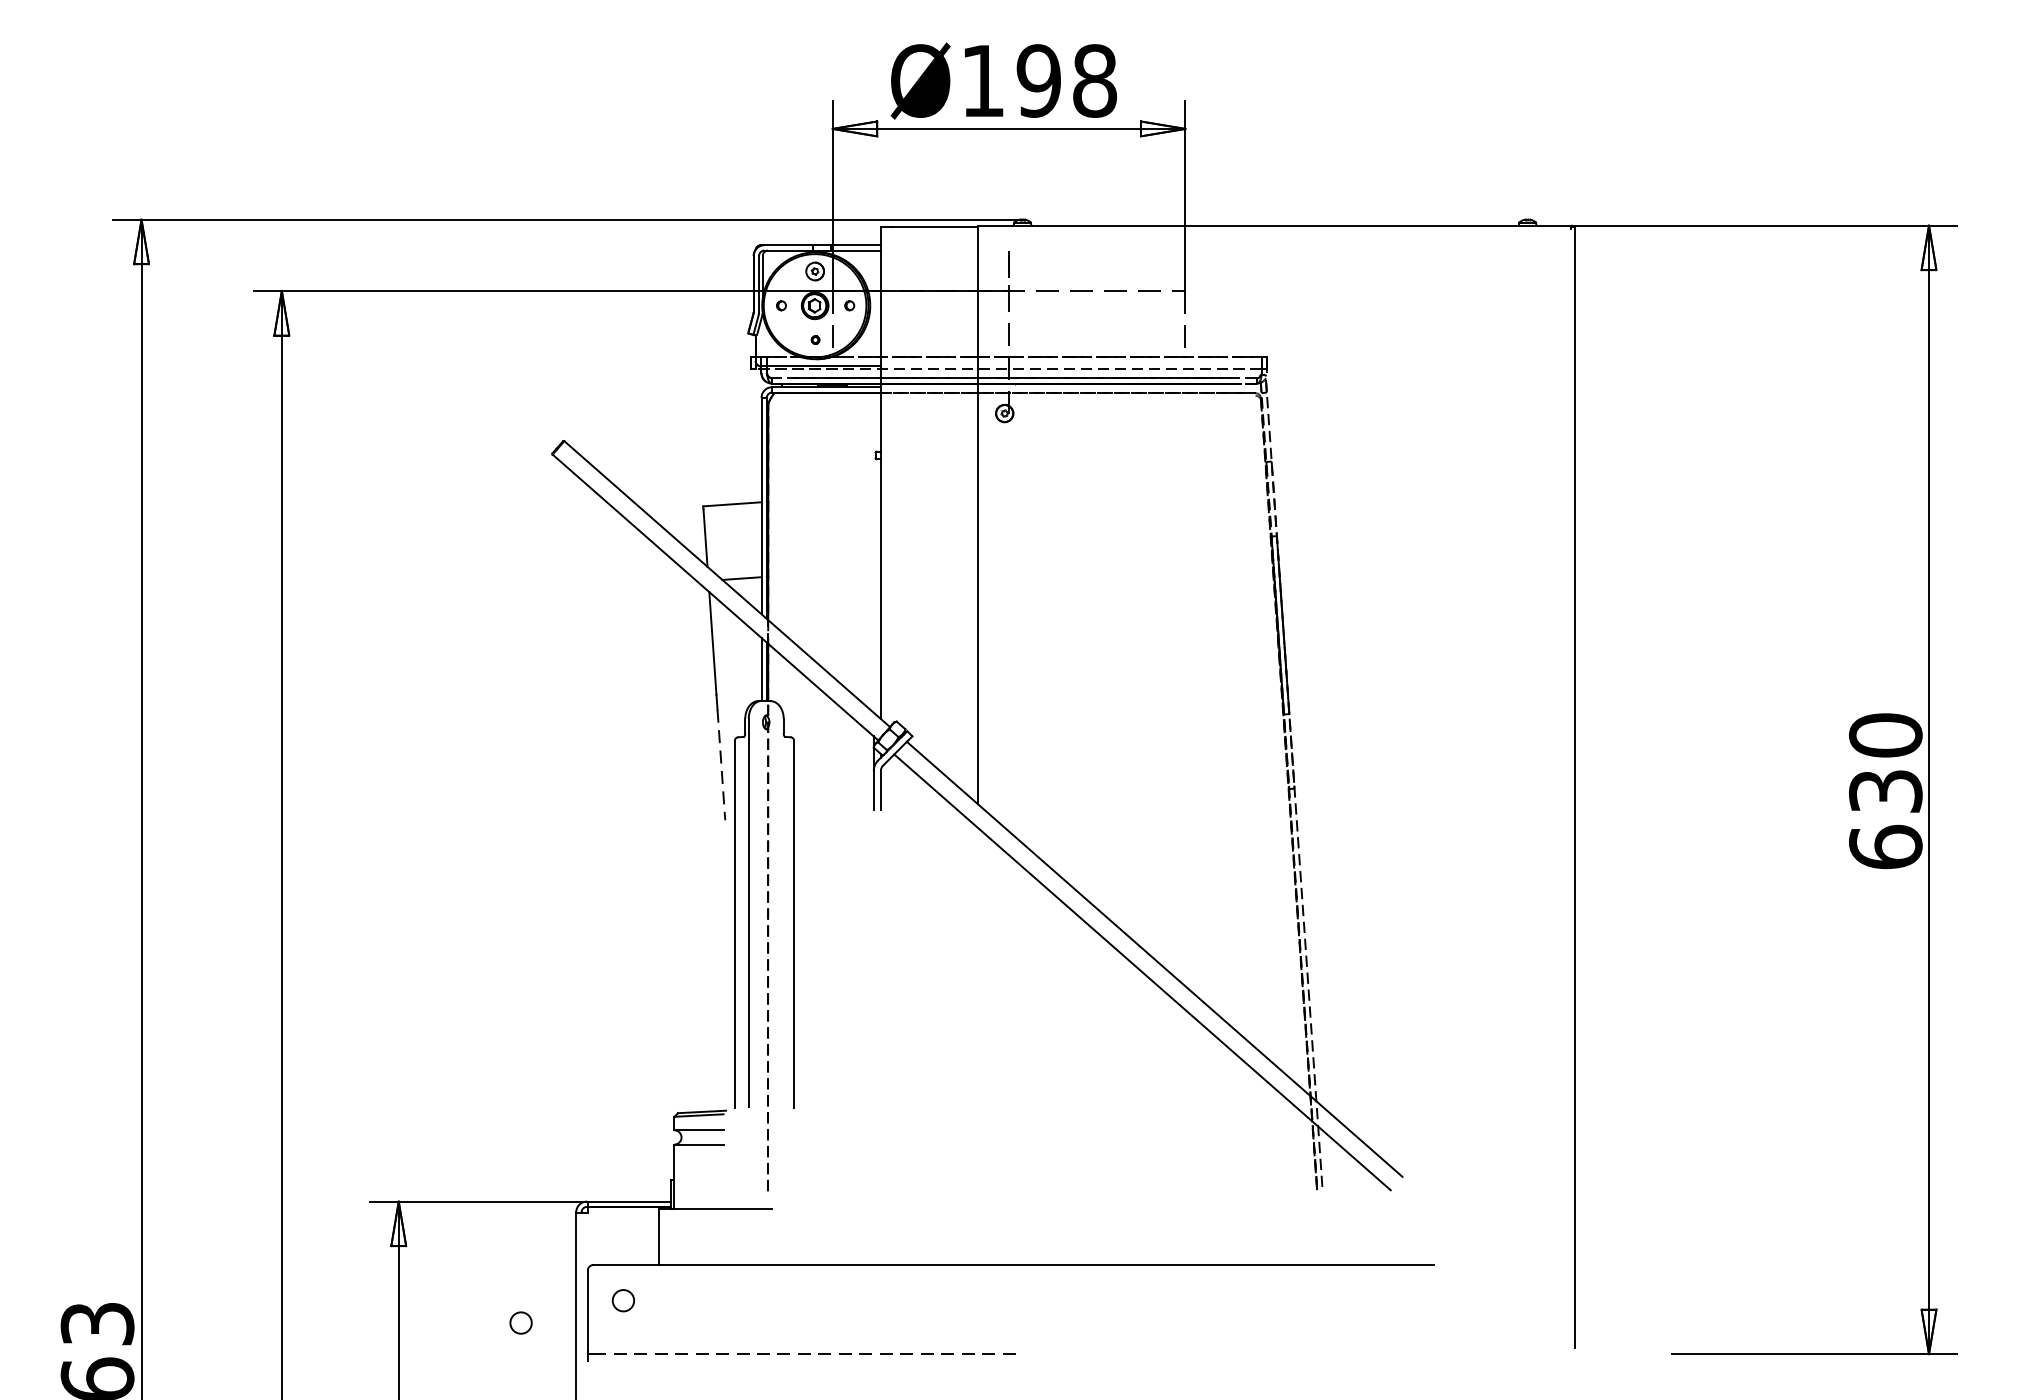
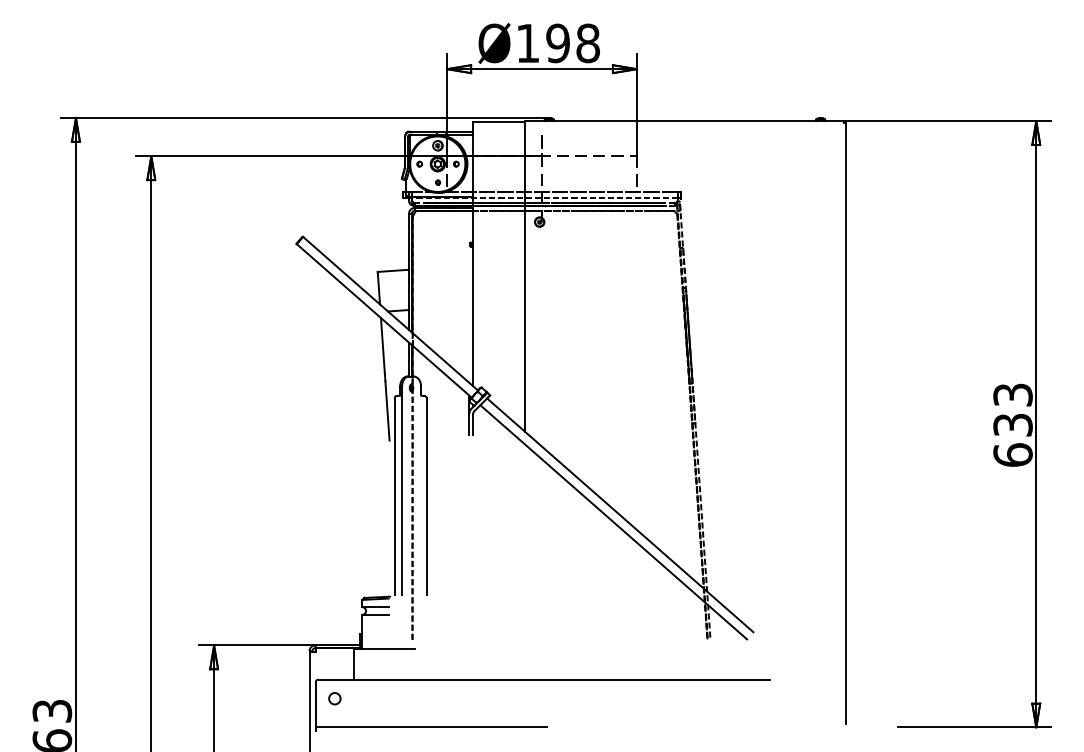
text: (1884, 734) -> (1012, 394), 630 -> 633
line: (721, 764) -> (387, 410), dashed -> solid
circle: (520, 1322) -> (279, 710), removed
line: (807, 1354) -> (433, 727), dashed -> solid

